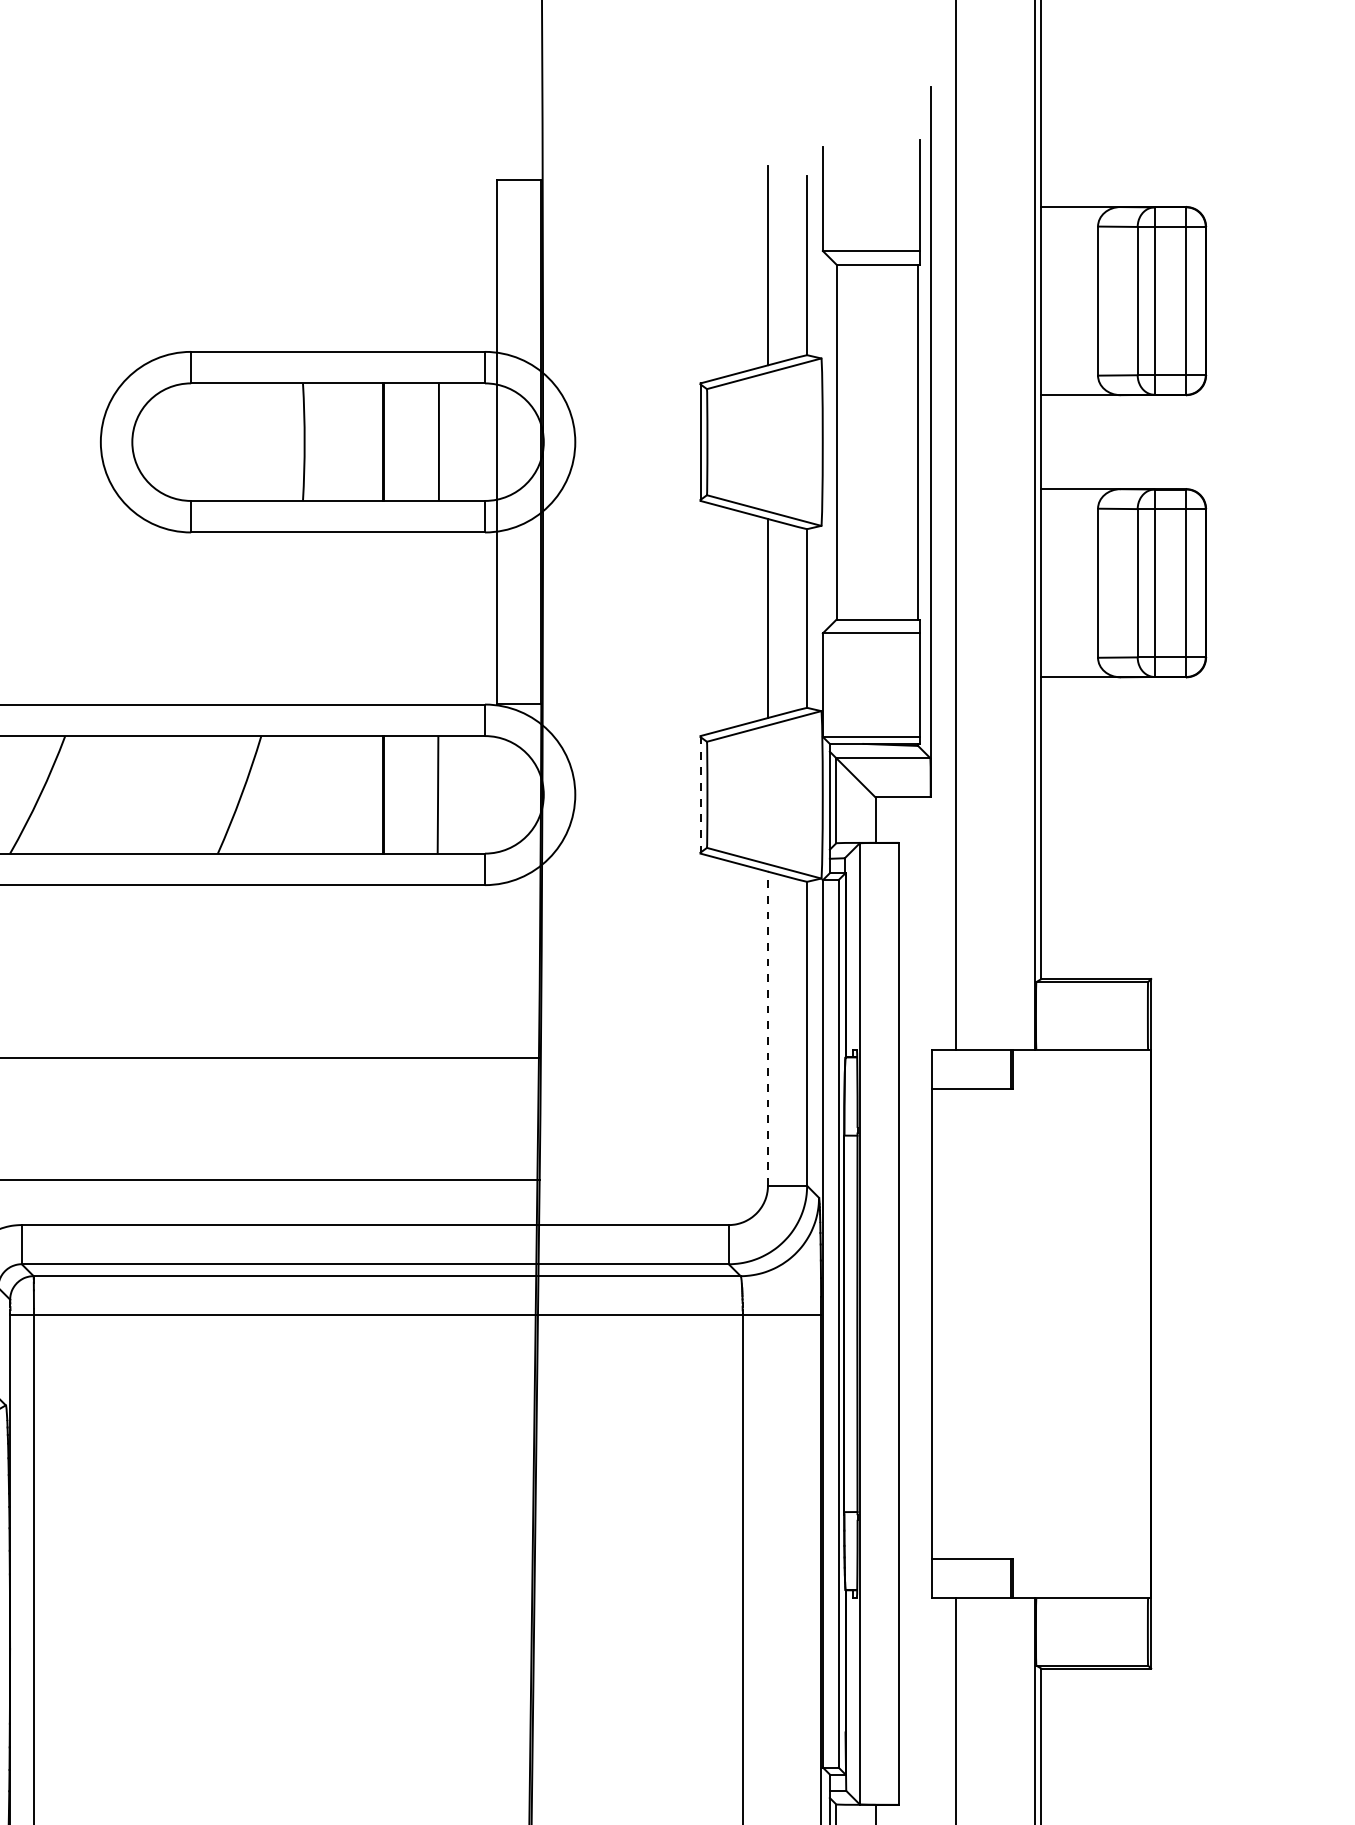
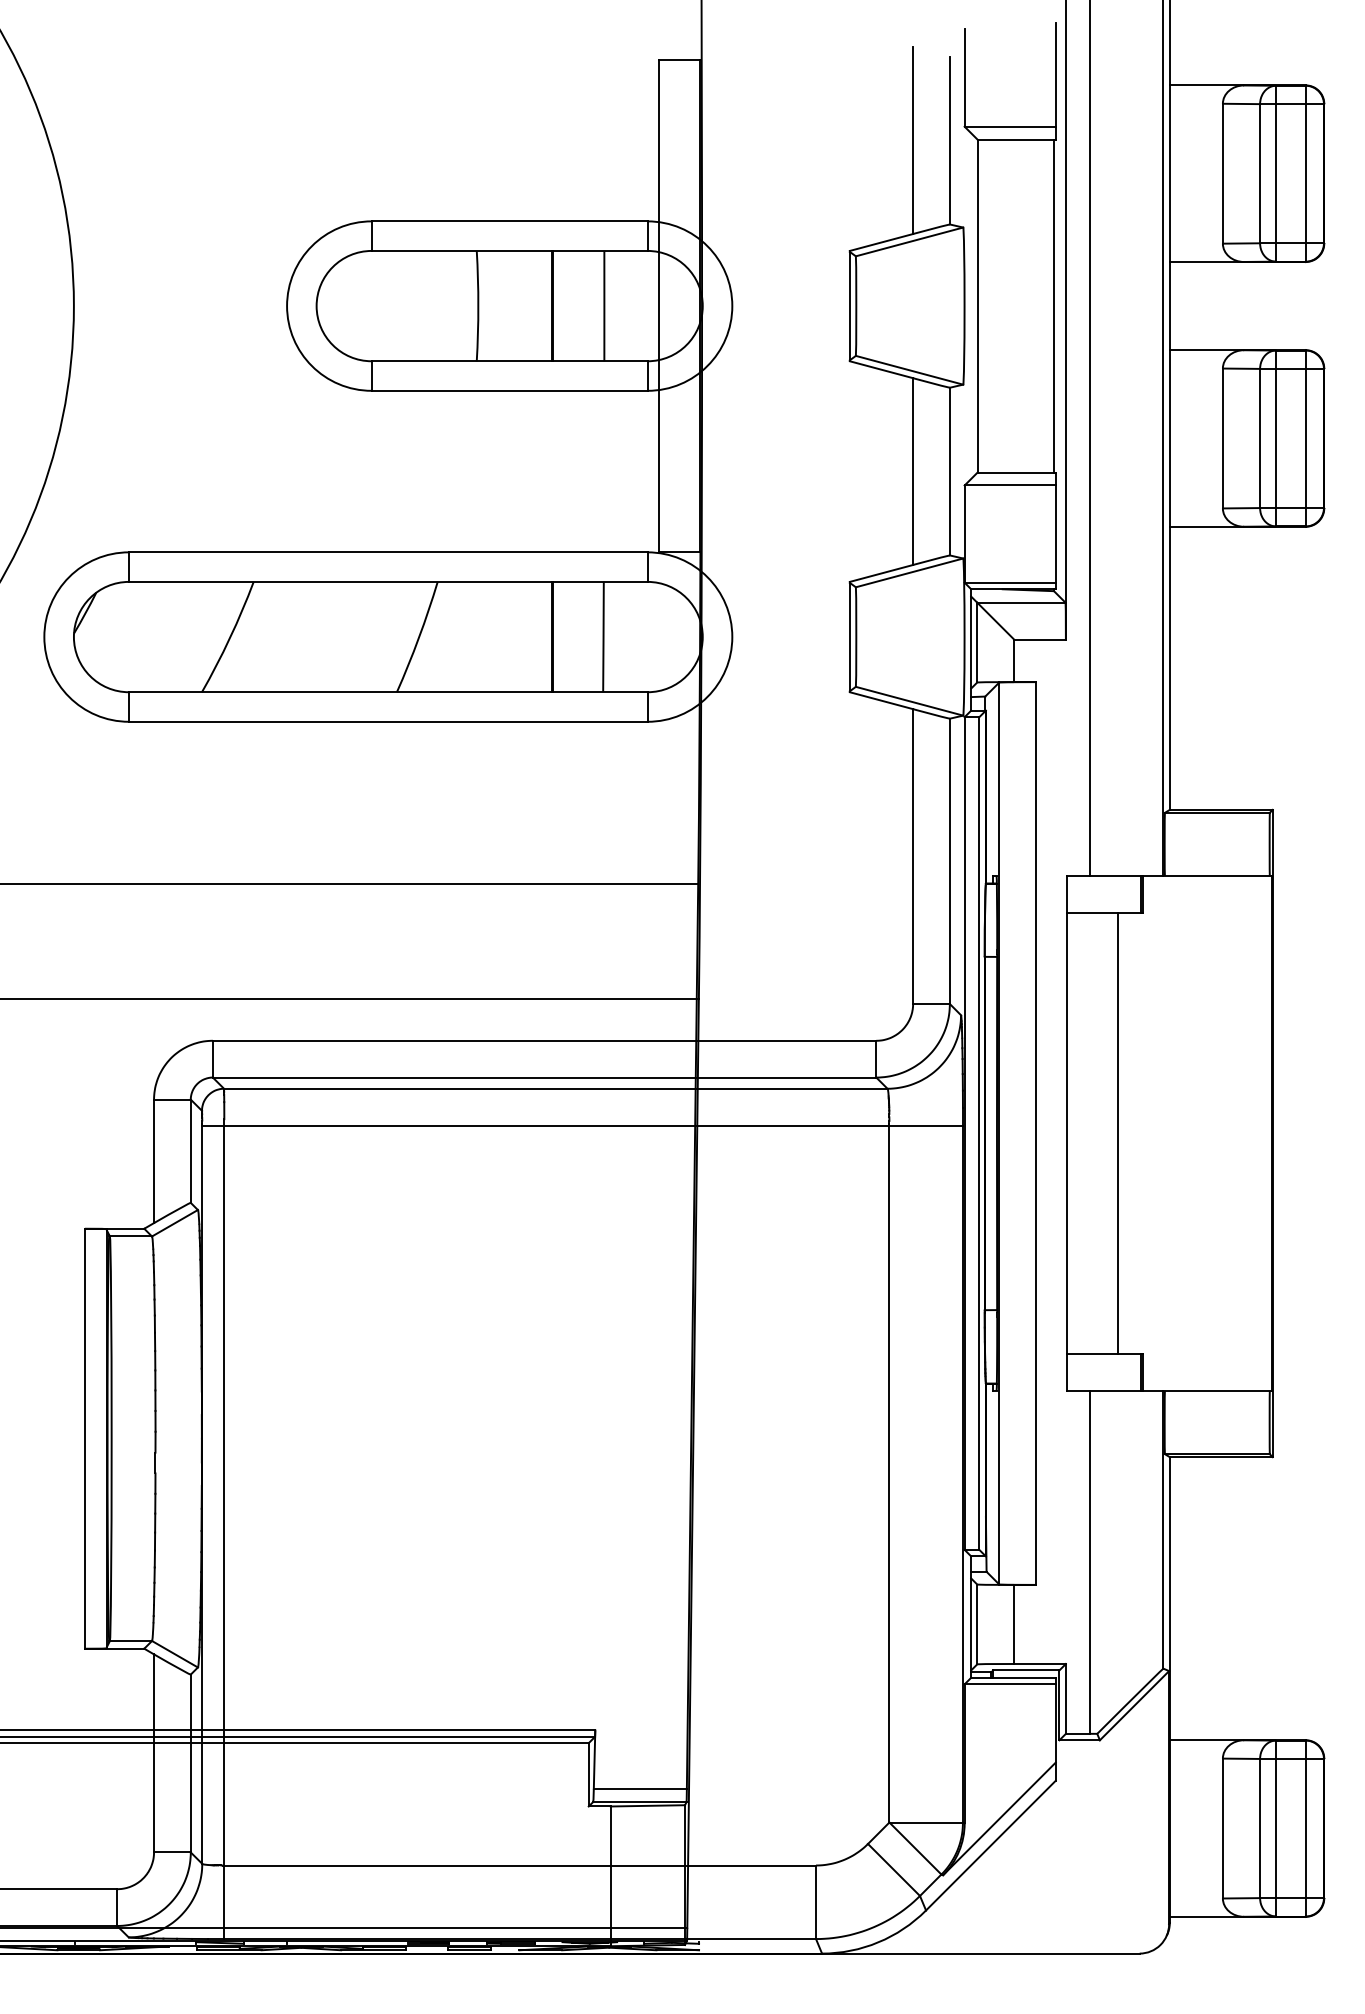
line: (700, 794) -> (849, 636), dashed -> solid
line: (768, 1028) -> (913, 856), dashed -> solid
line: (986, 1323) -> (1118, 1133), added

